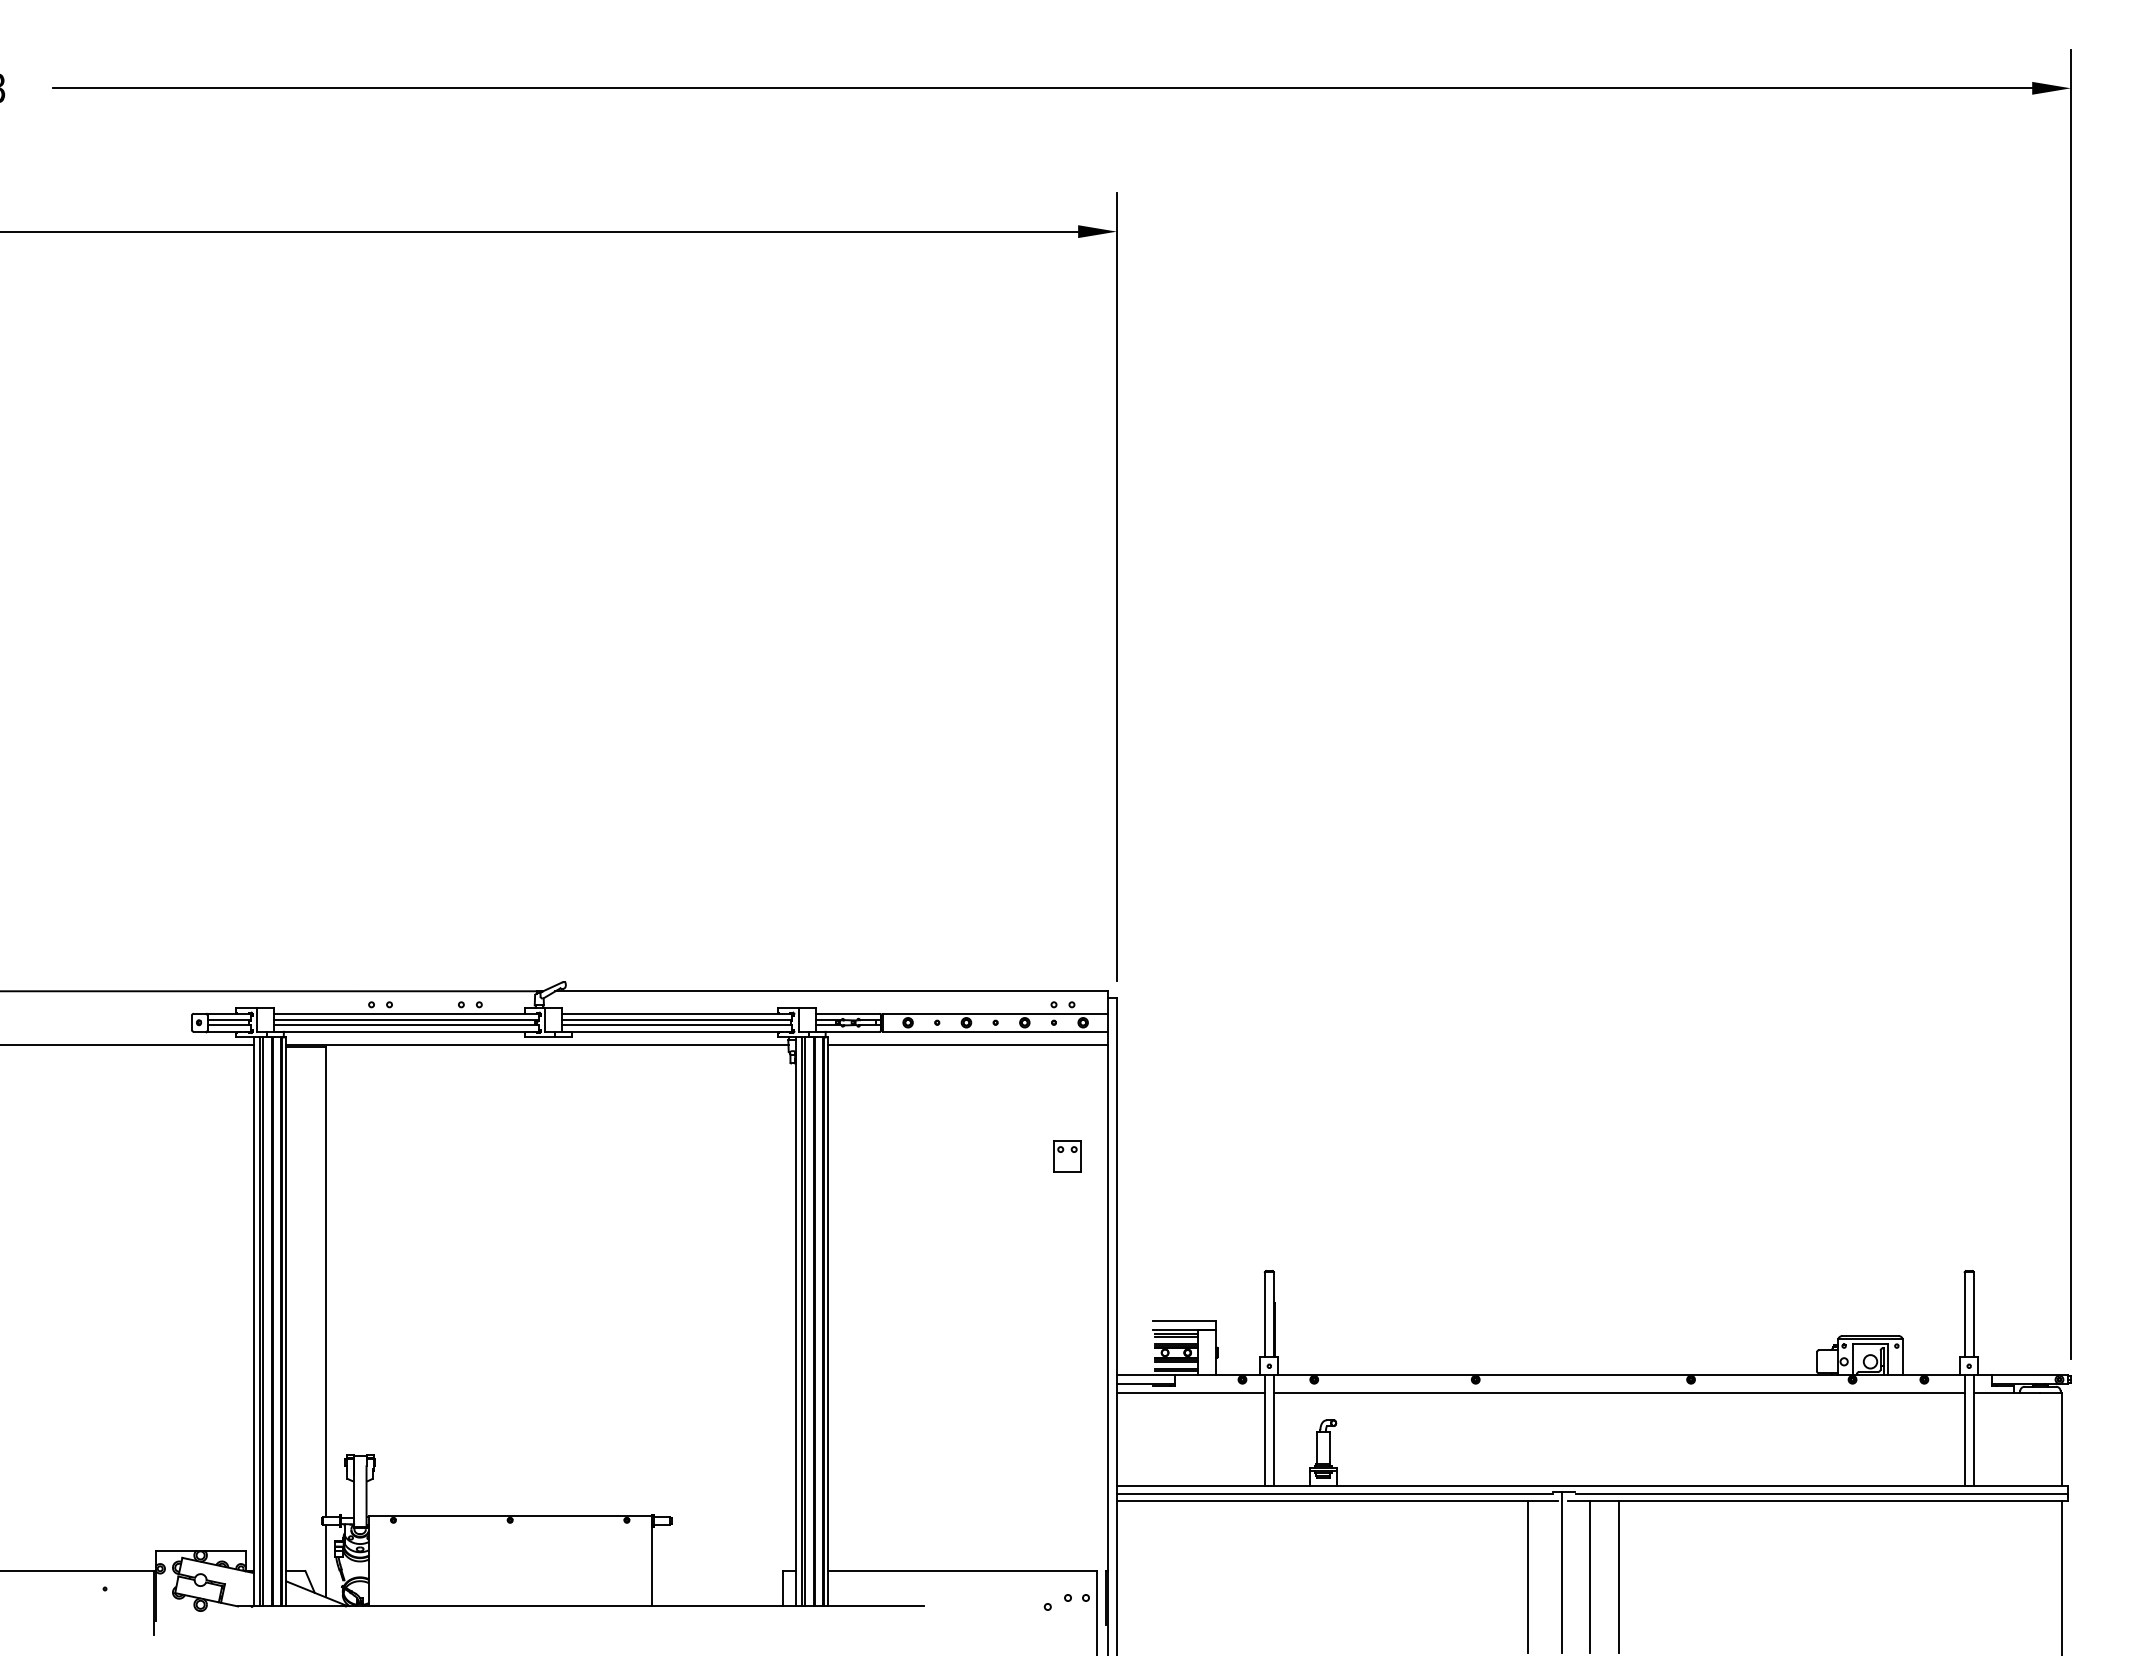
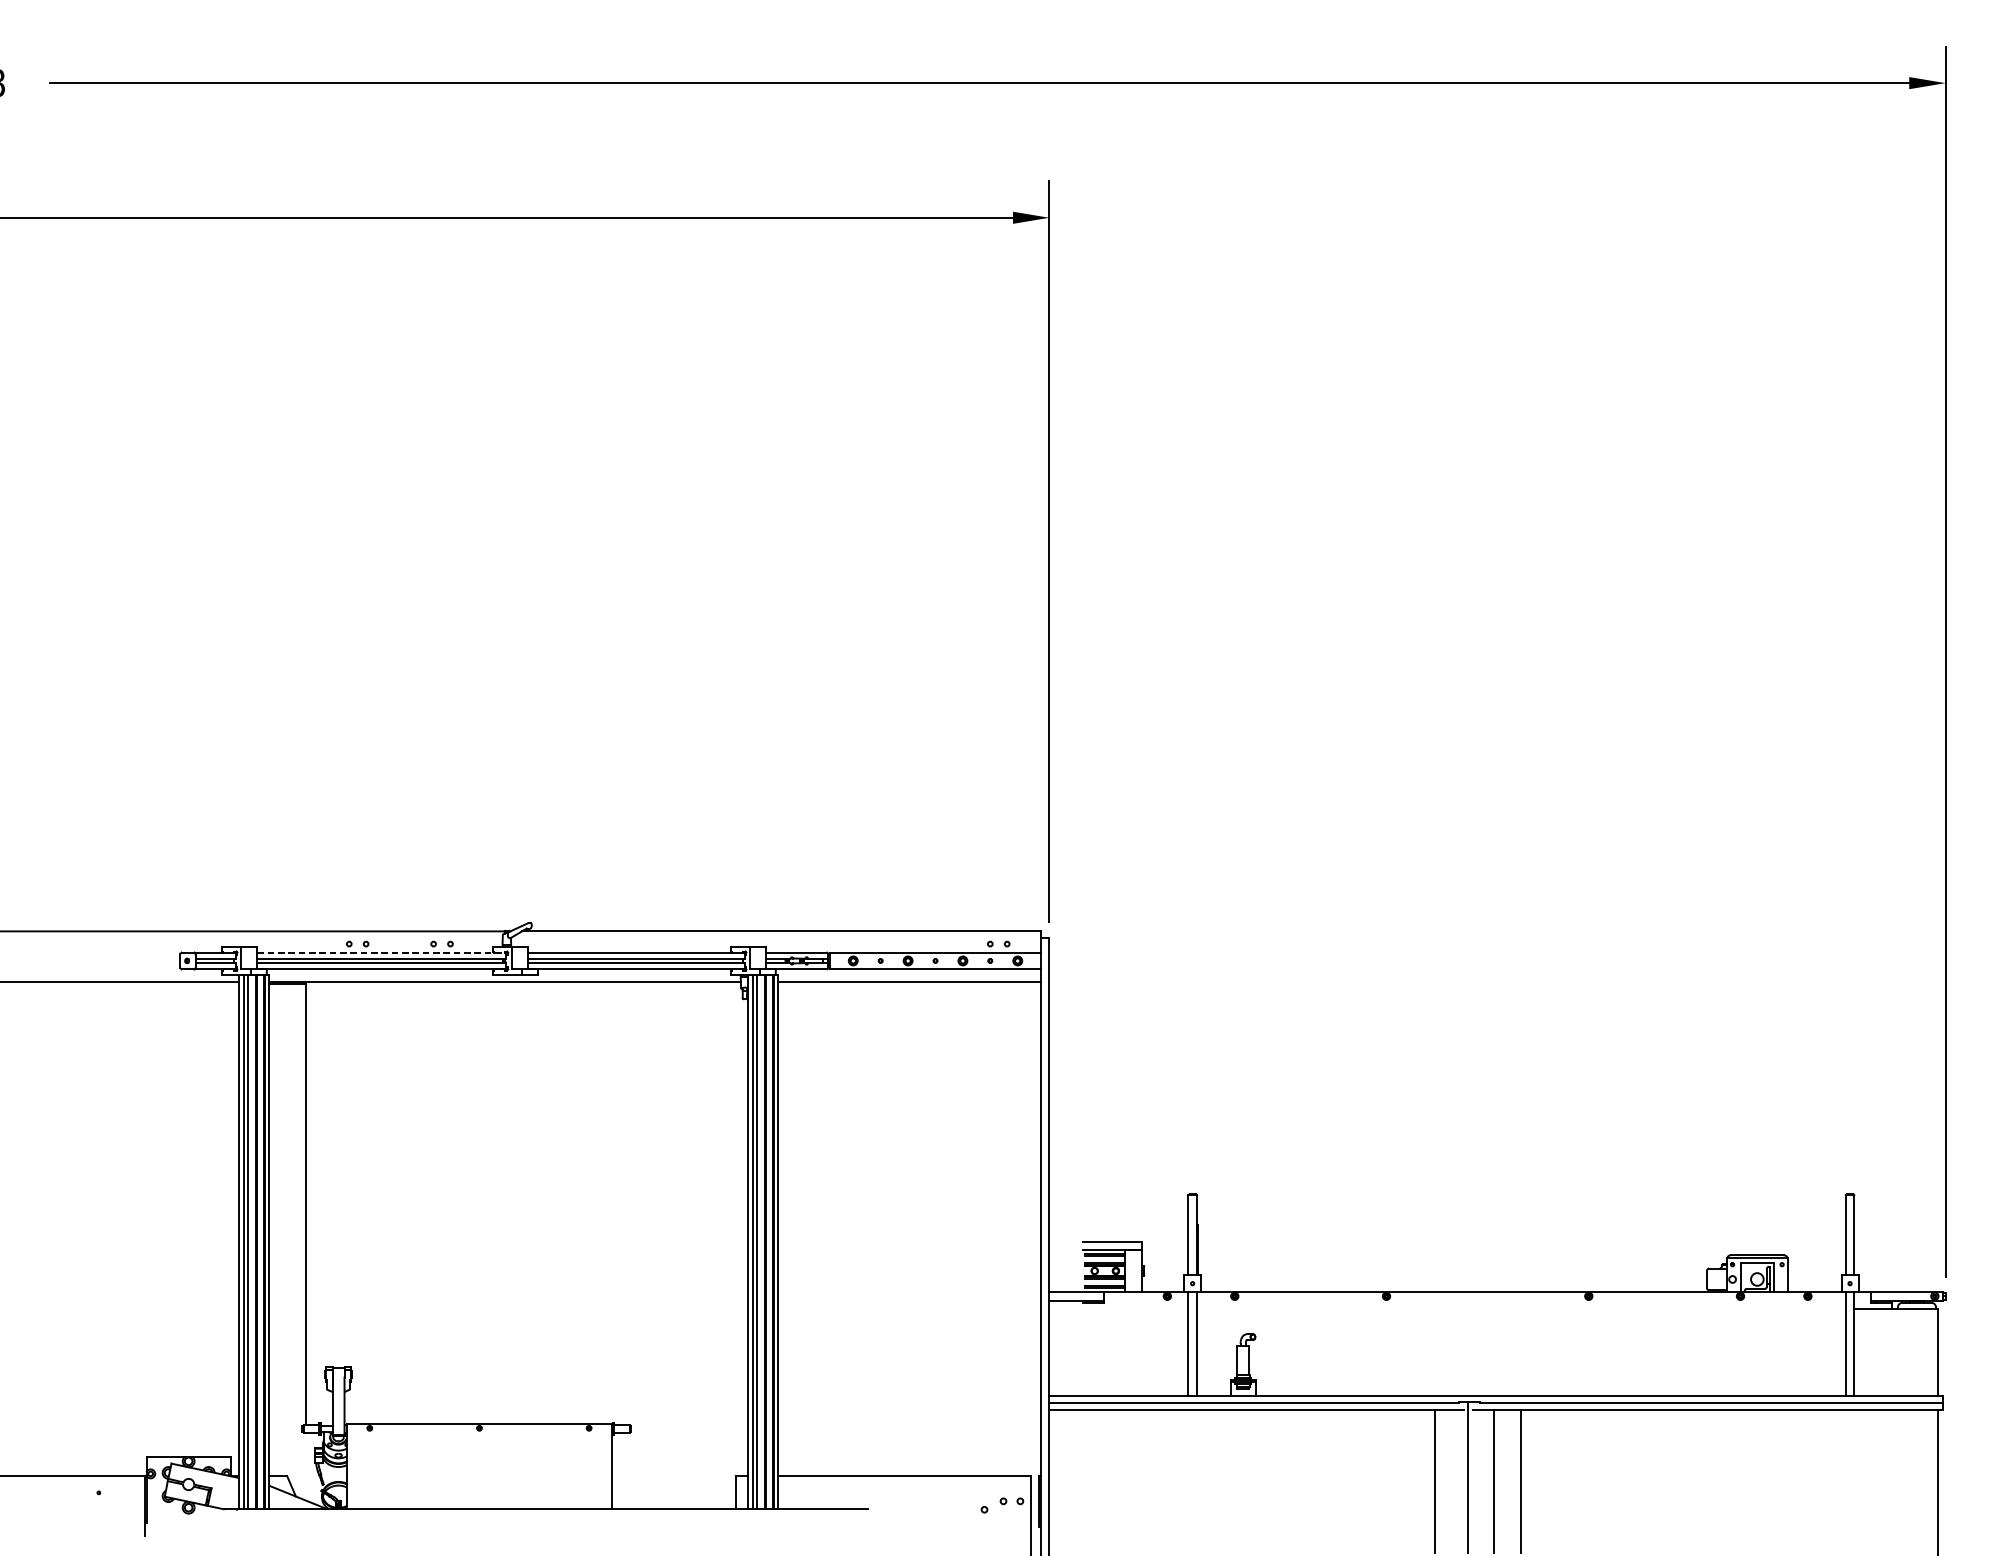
line: (407, 1013) -> (382, 952), solid -> dashed
part: (1067, 1156) -> (1003, 1086), removed
line: (1190, 1393) -> (1118, 1309), removed
line: (1618, 1393) -> (1520, 1309), removed
line: (325, 1561) -> (305, 1467), removed

